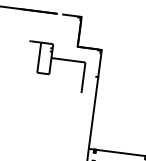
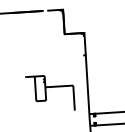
part: (56, 65) -> (50, 92), moved

